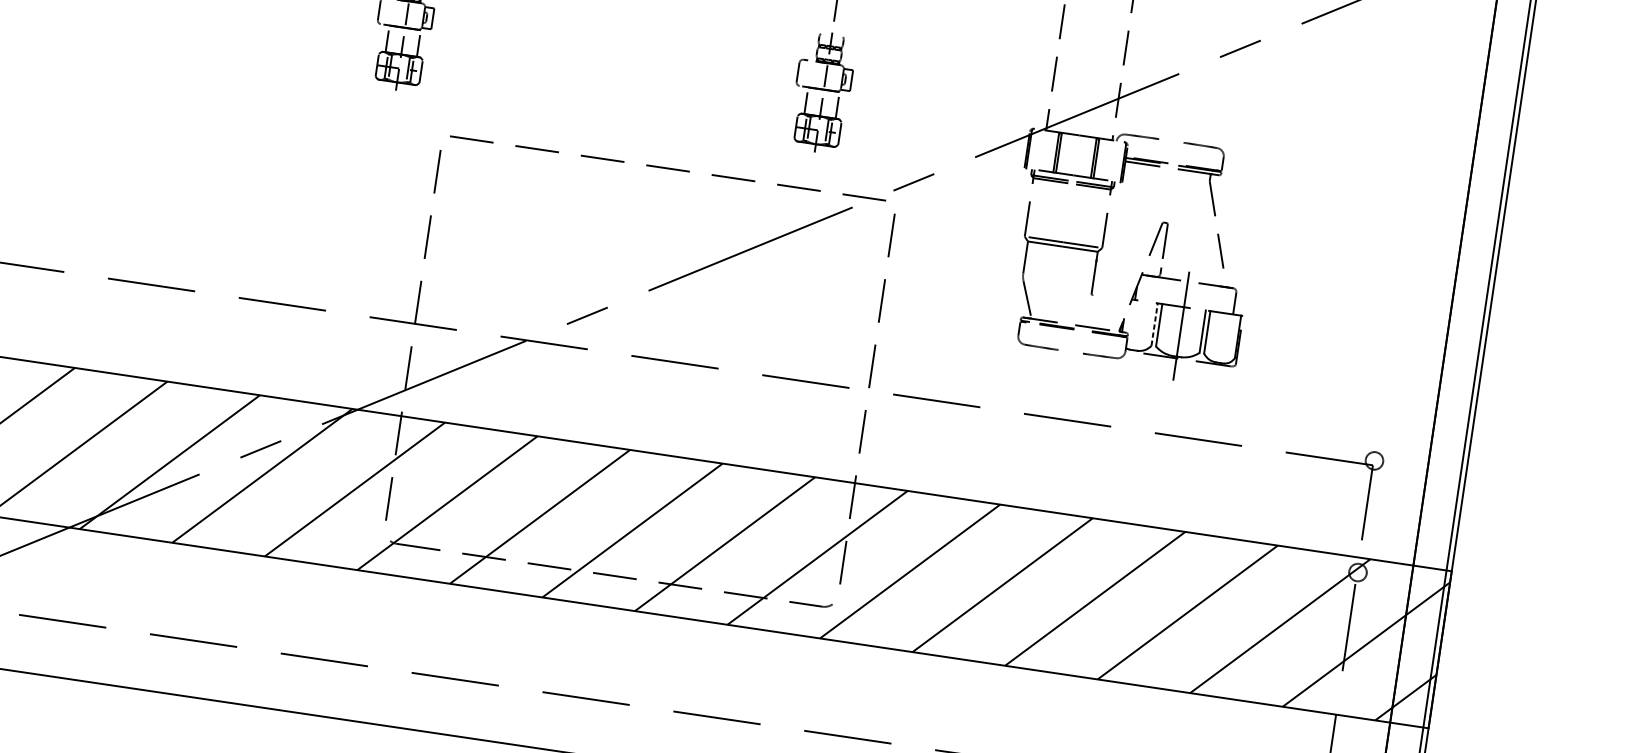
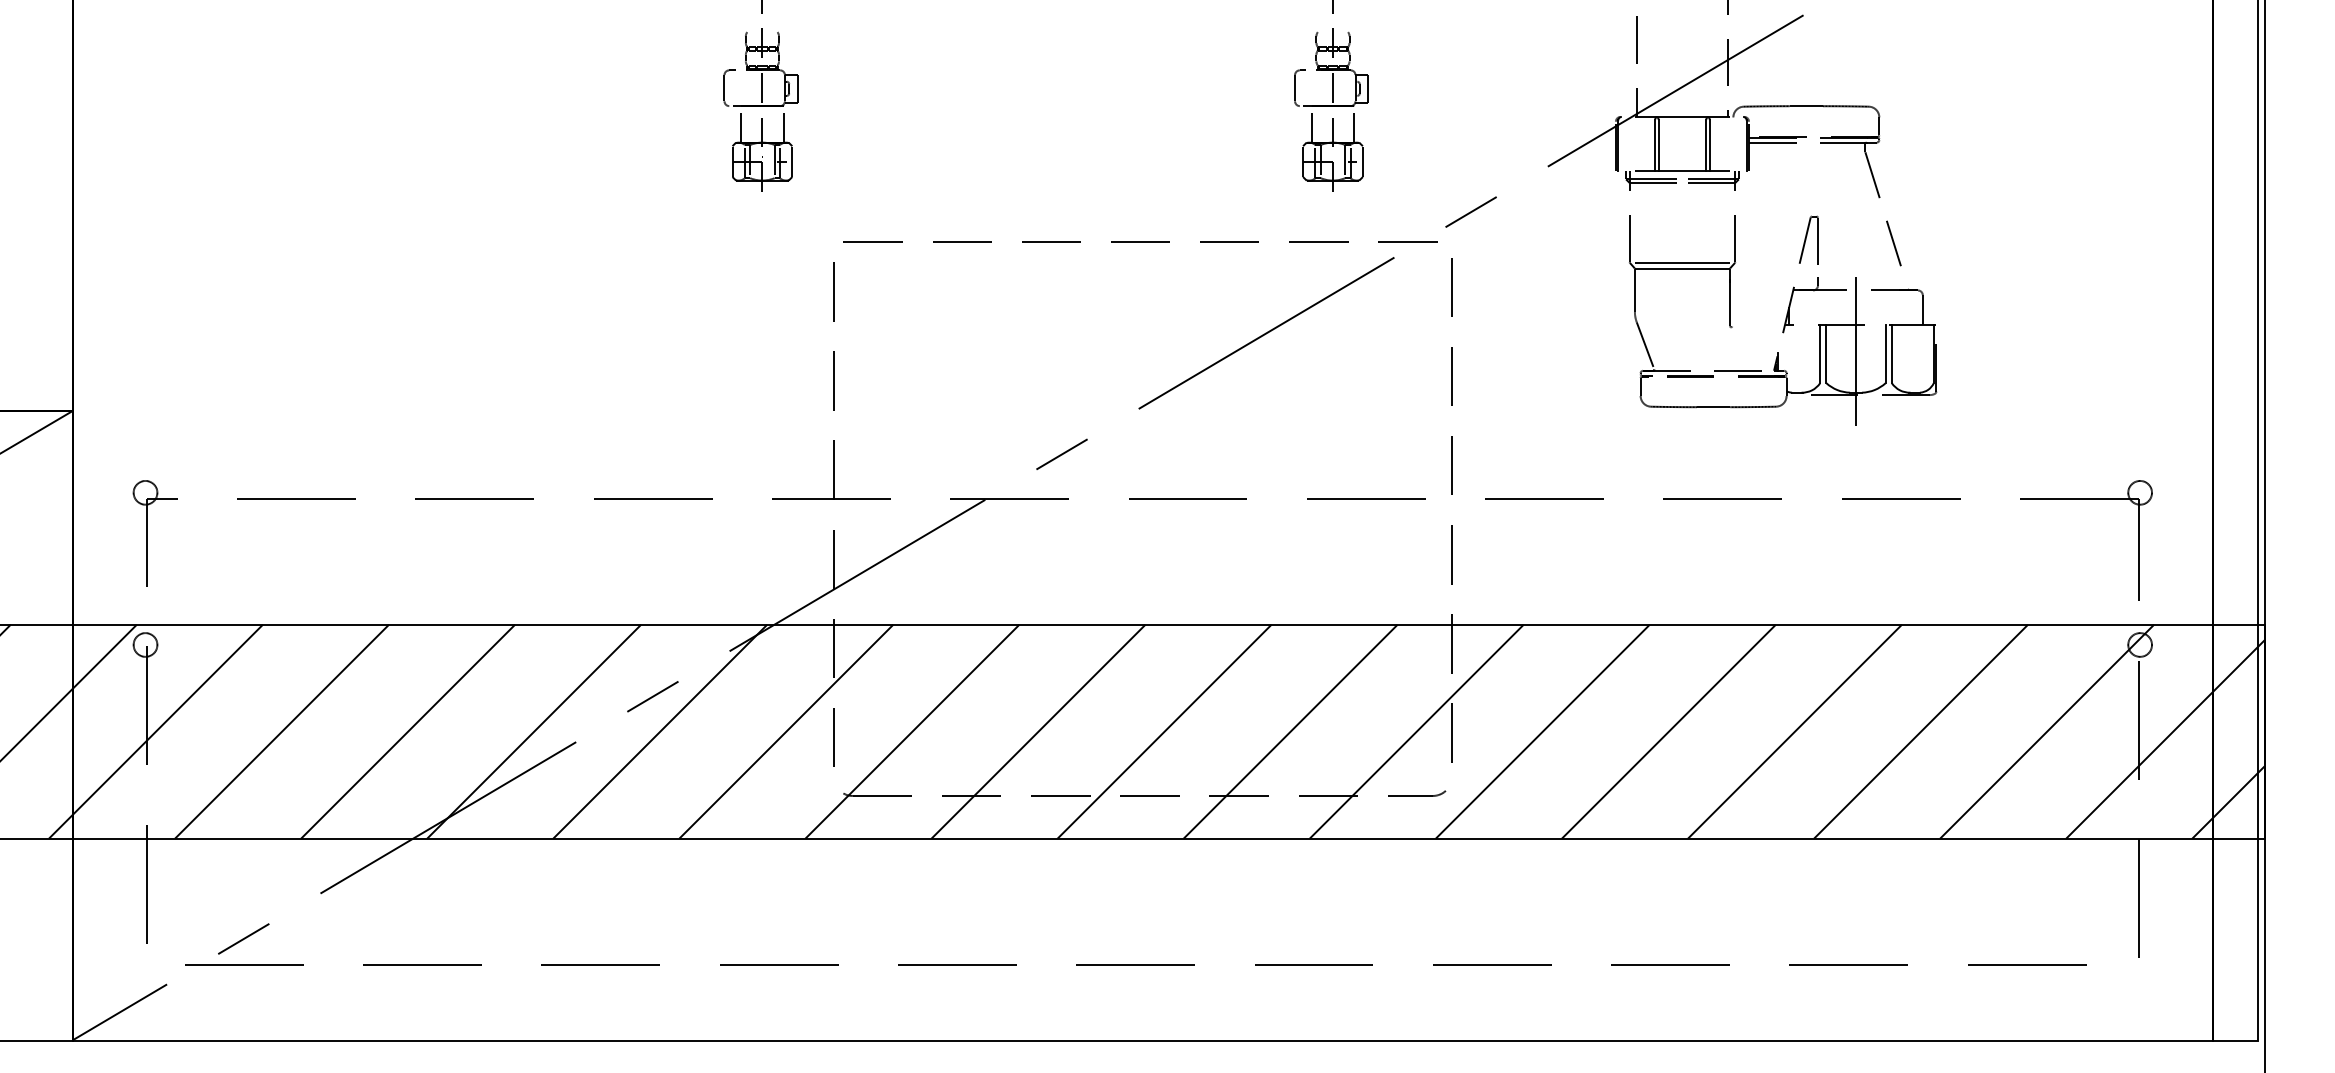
line: (1170, 141) -> (1805, 106), added
line: (1154, 324) -> (1820, 354), dashed -> solid
line: (1070, 352) -> (1713, 407), added

